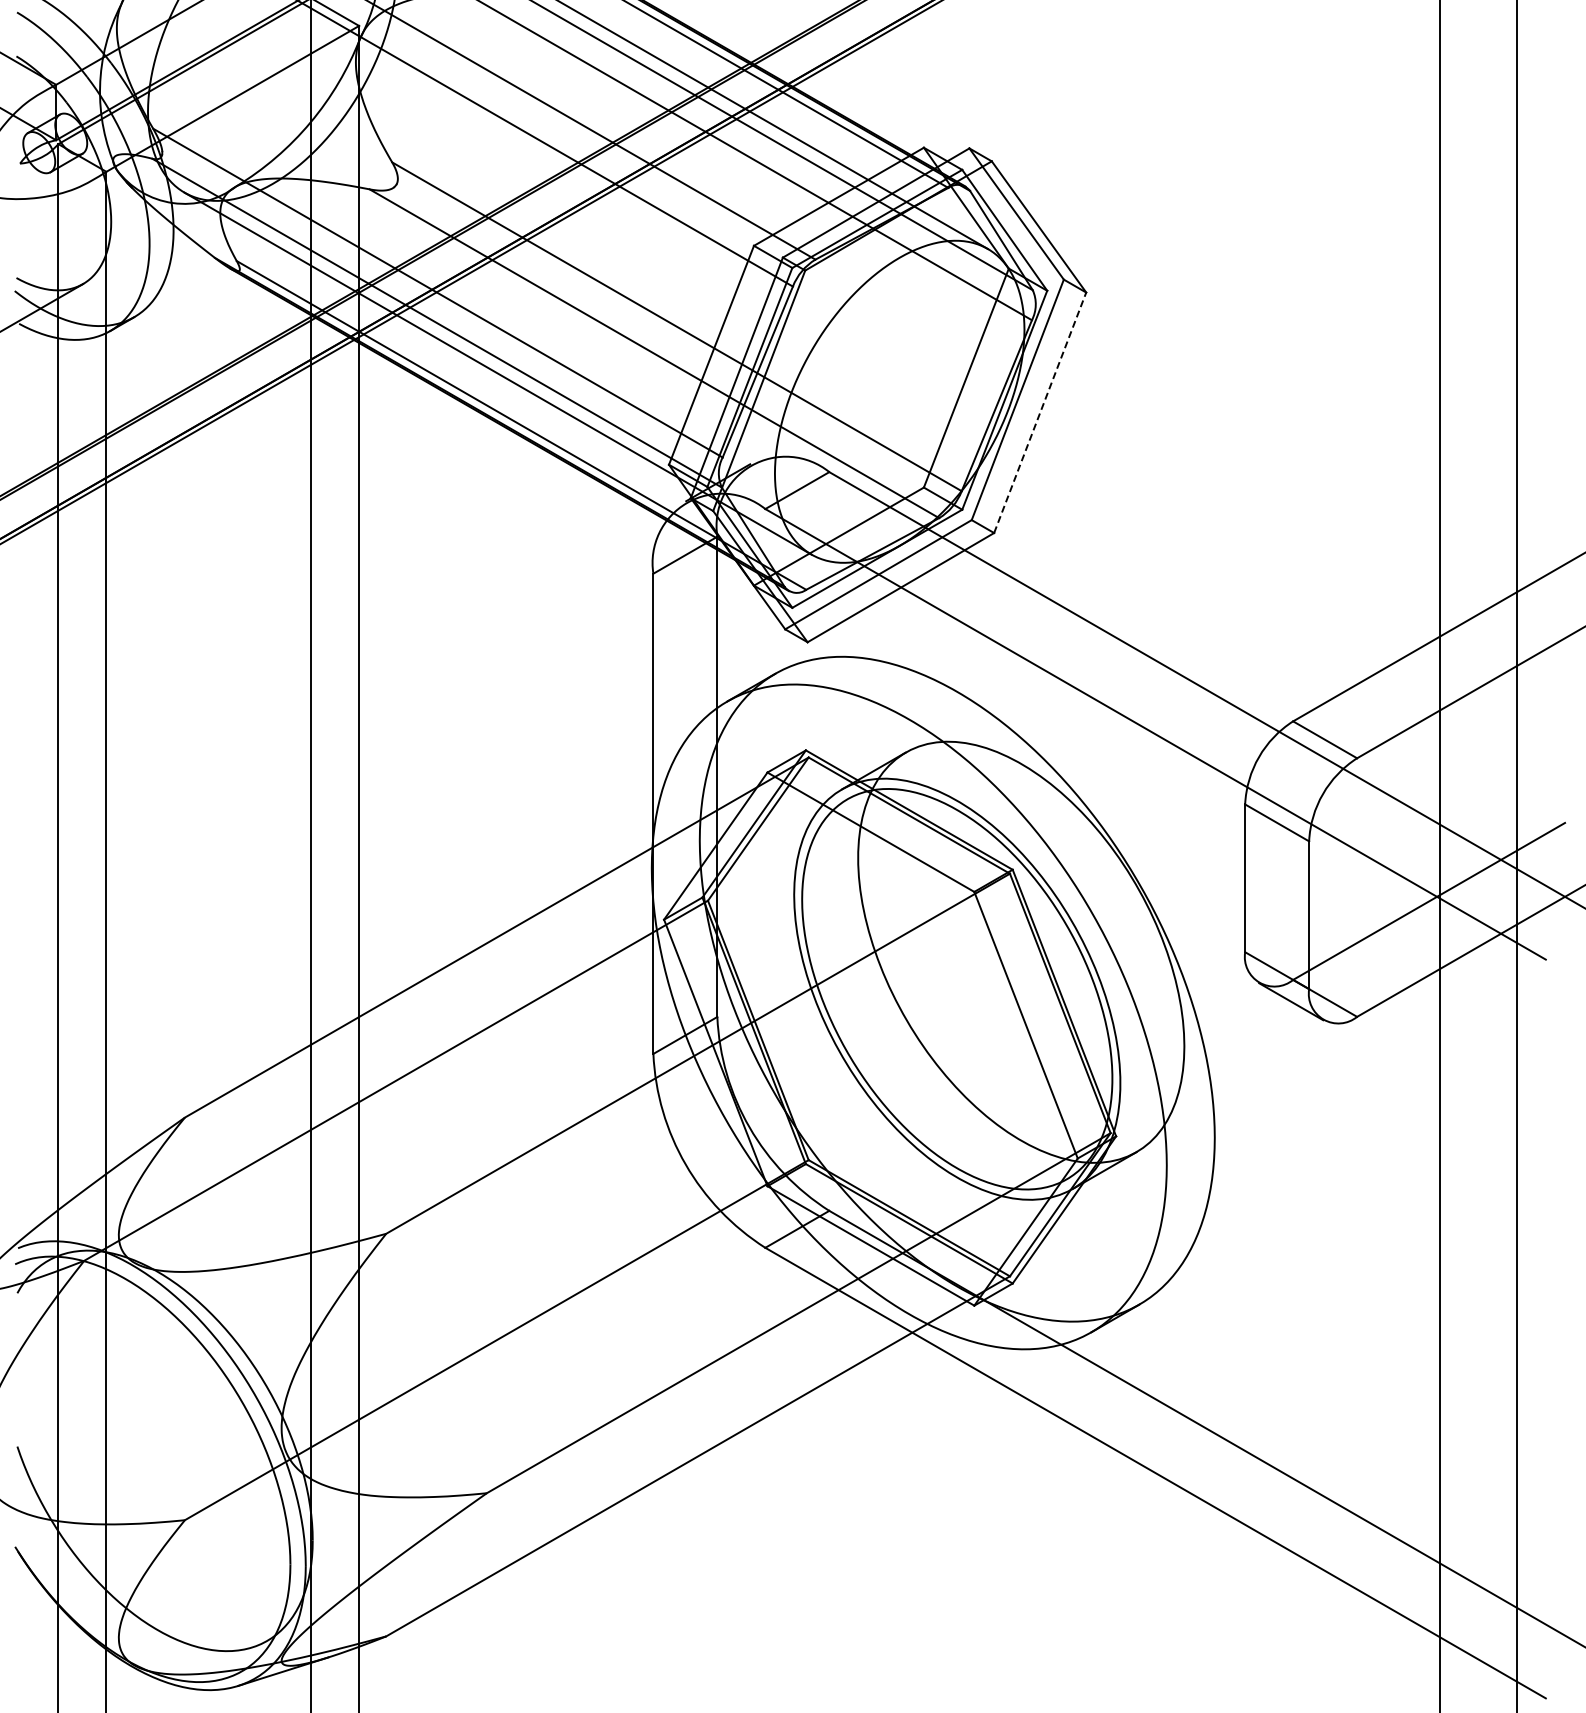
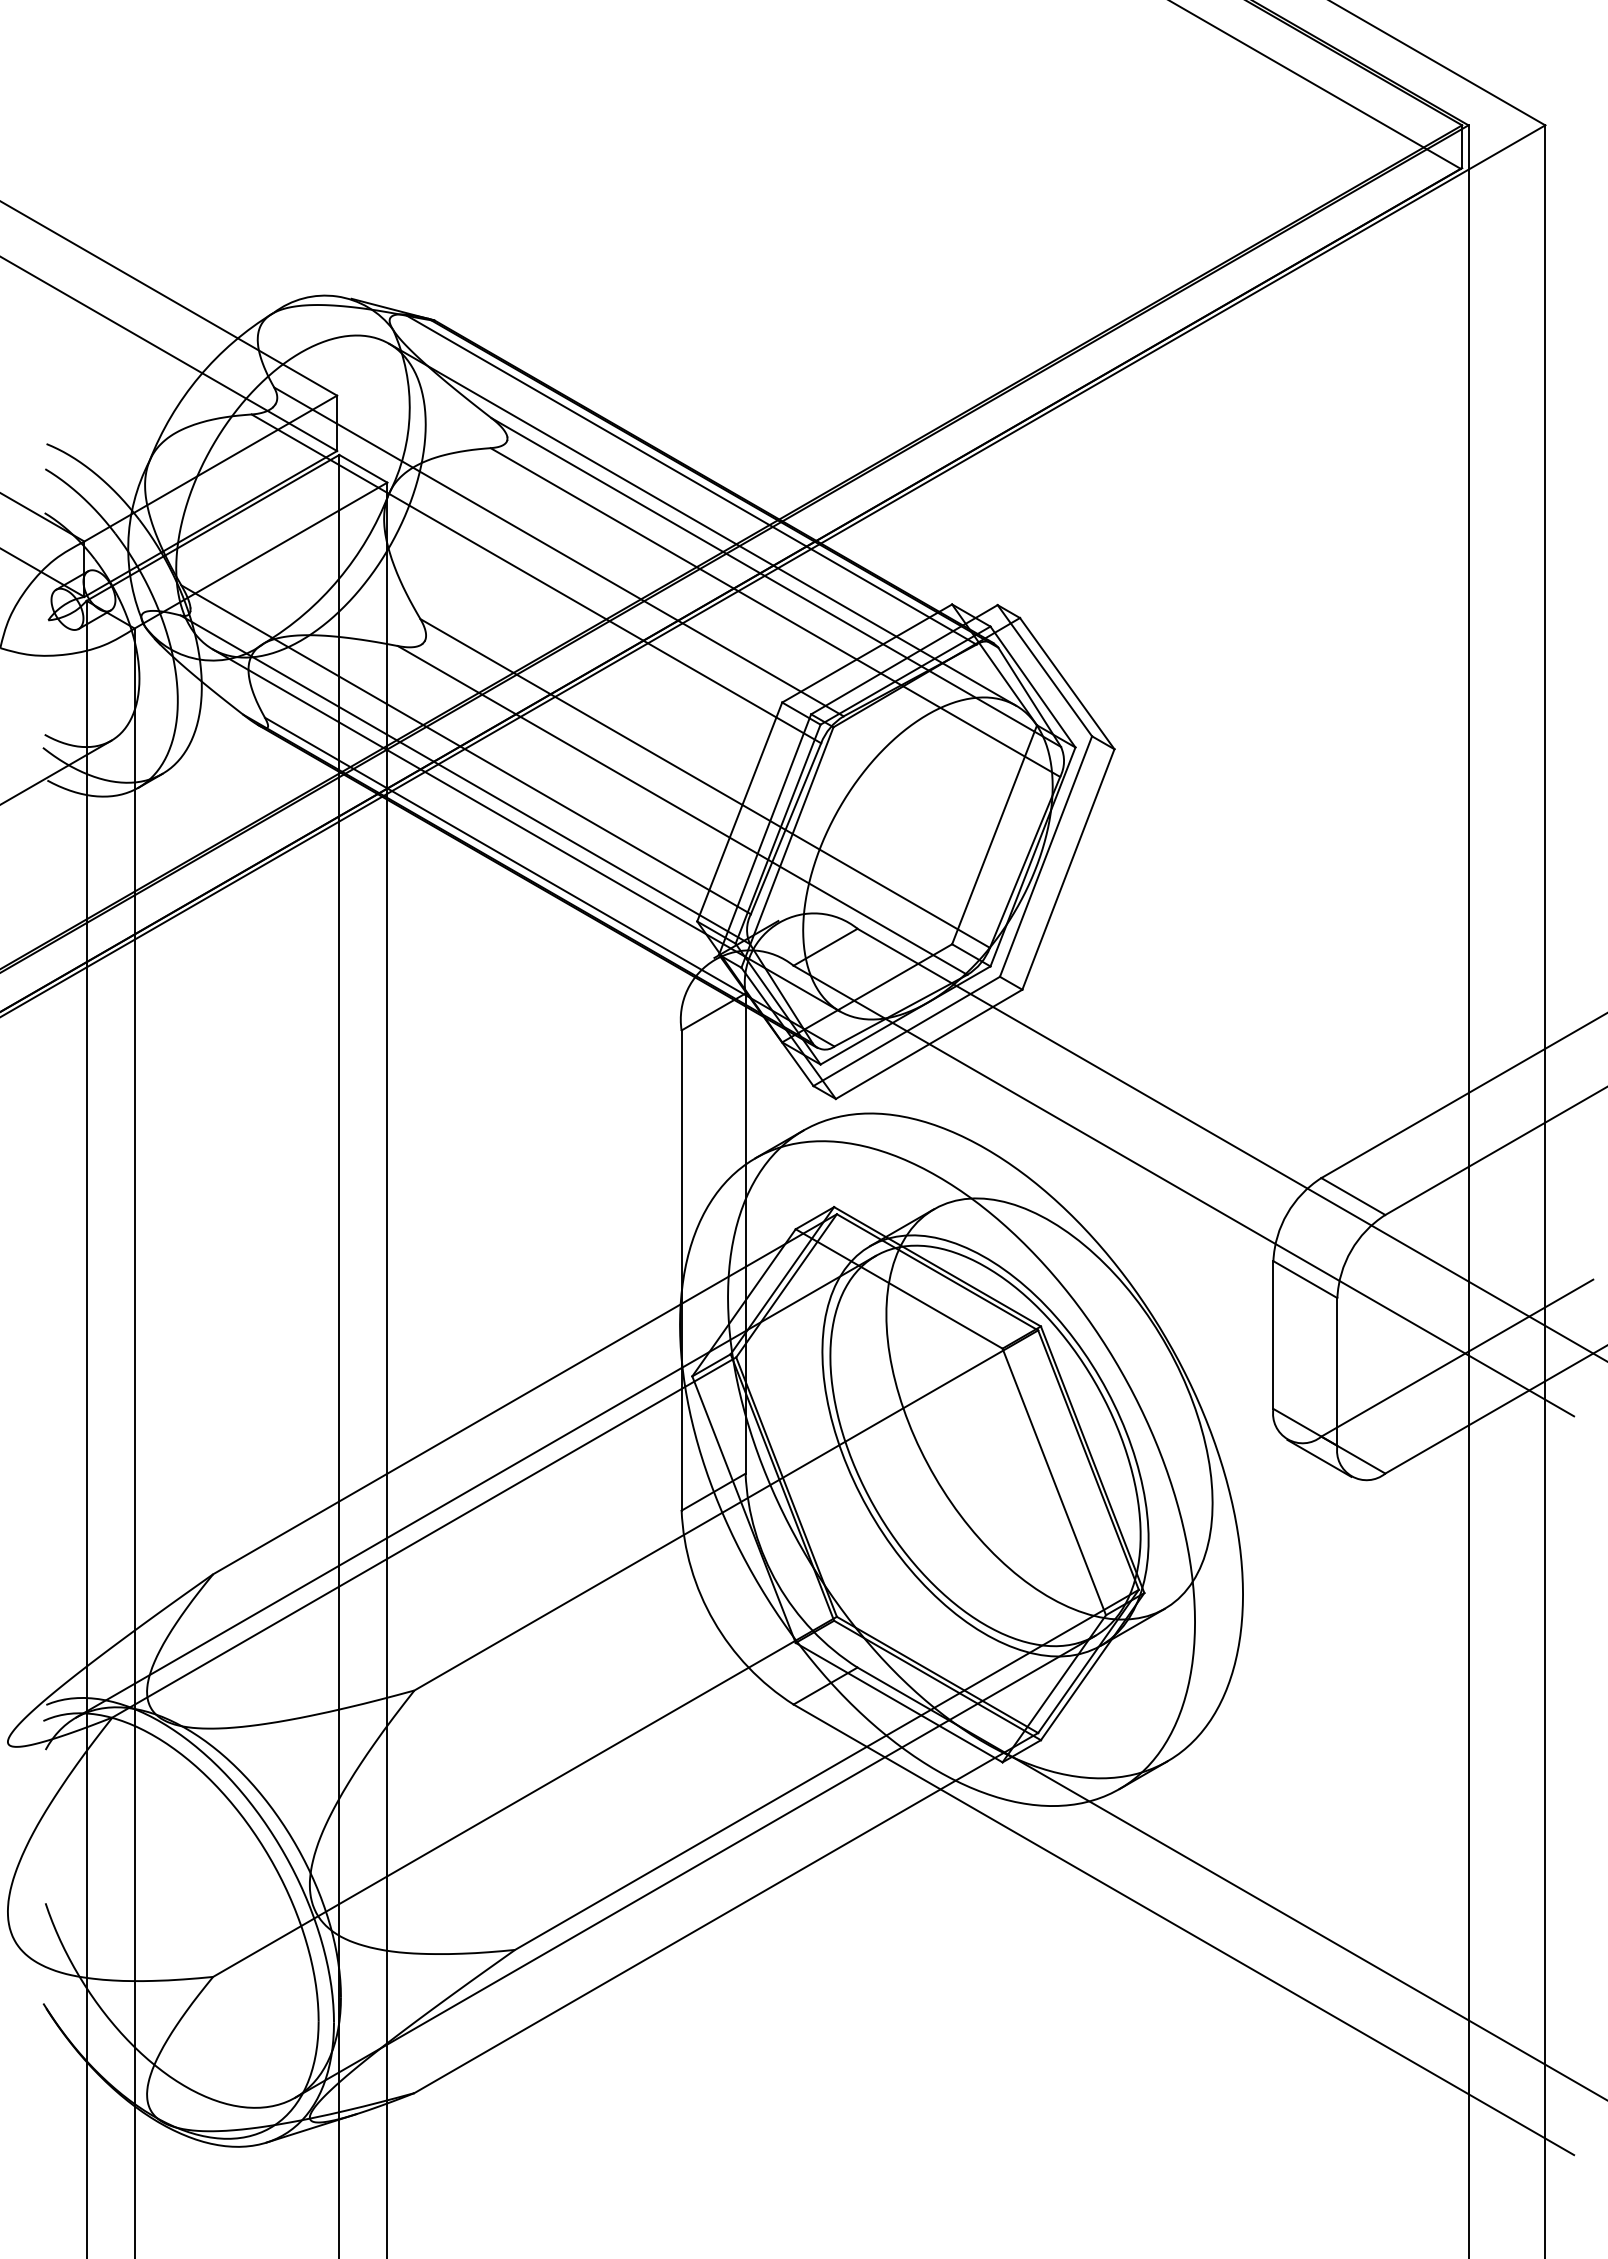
line: (1040, 412) -> (1068, 869), dashed -> solid
line: (447, 1029) -> (475, 1486), added
line: (667, 1409) -> (695, 1866), added

